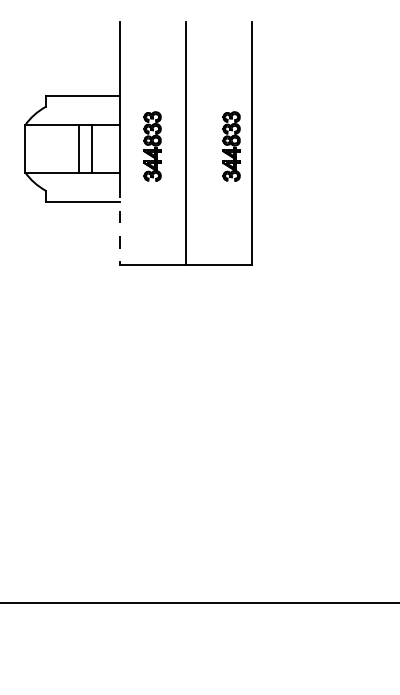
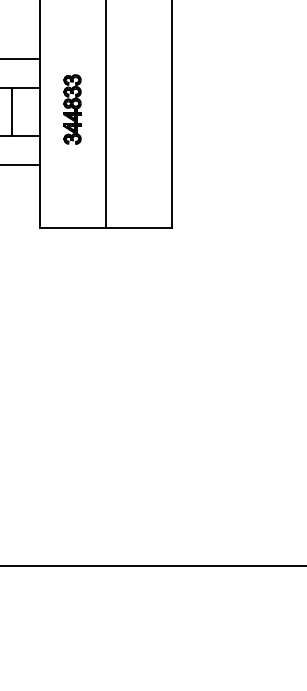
part: (231, 146) -> (151, 109), removed
line: (120, 225) -> (40, 188), dashed -> solid

